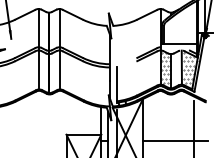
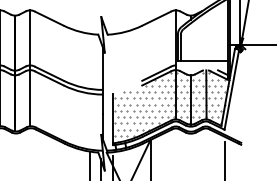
hatch: (176, 67) -> (198, 94), added
hatch: (138, 76) -> (143, 107), added

